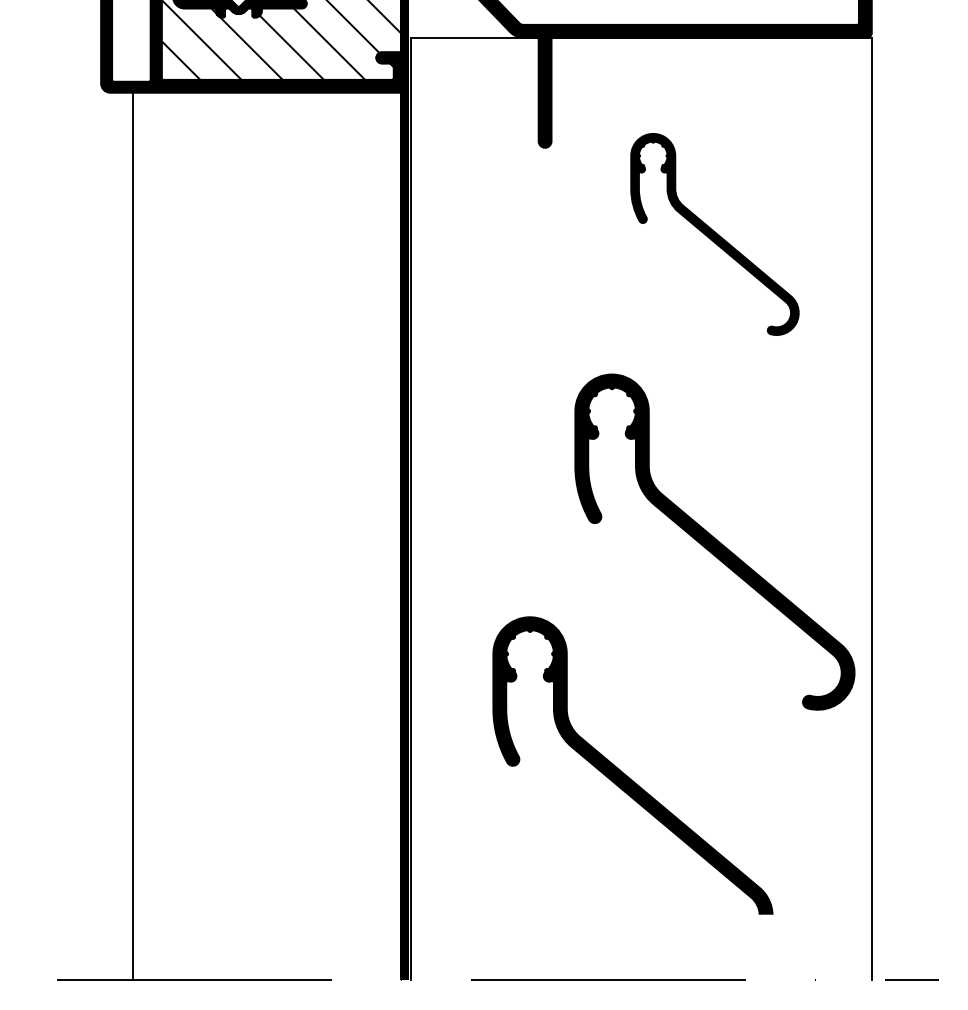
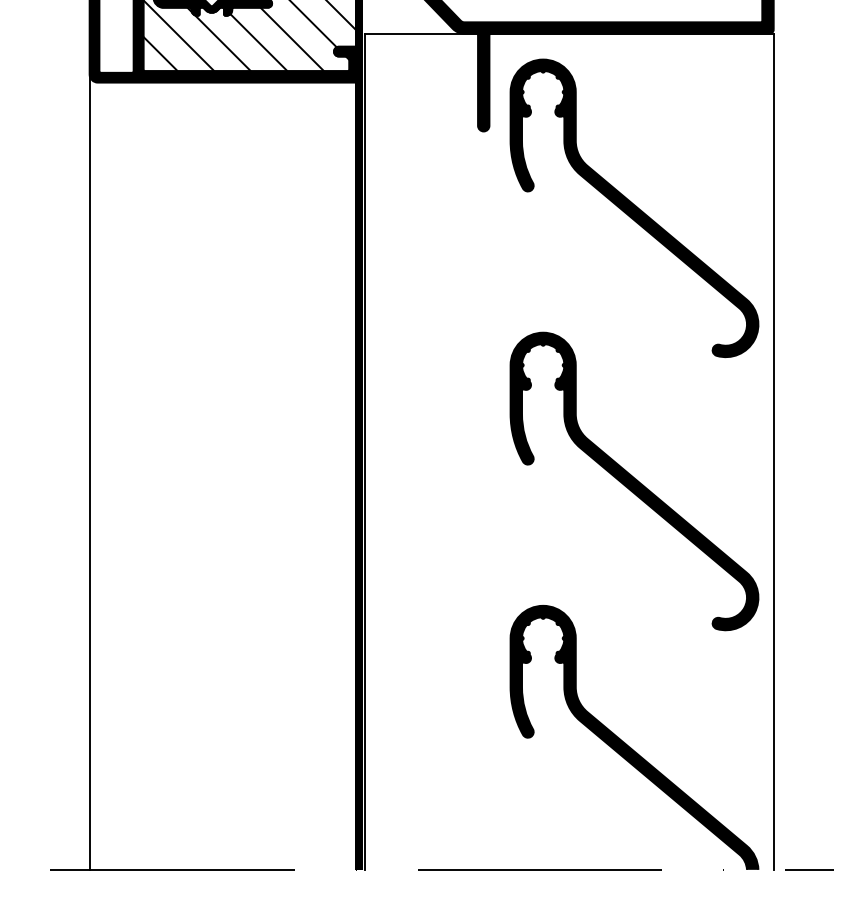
part: (714, 234) -> (634, 208), size x1.67
line: (132, 531) -> (89, 472), moved
part: (626, 774) -> (628, 745), moved

